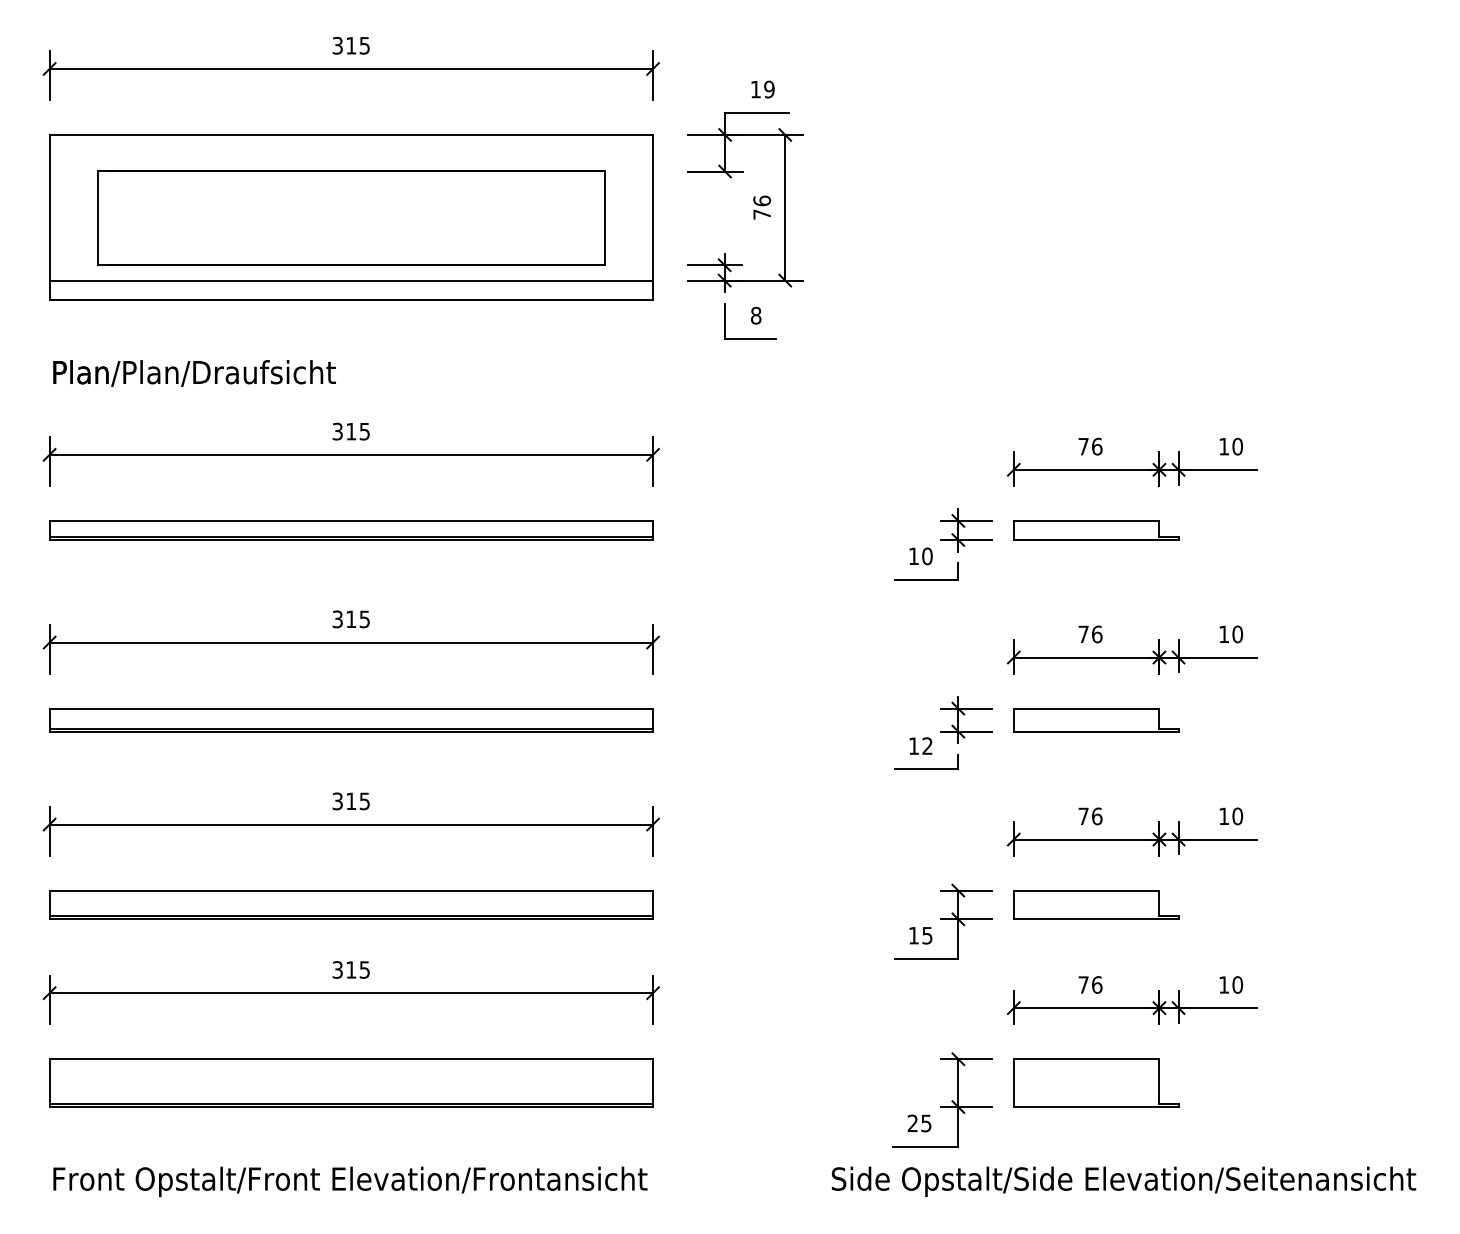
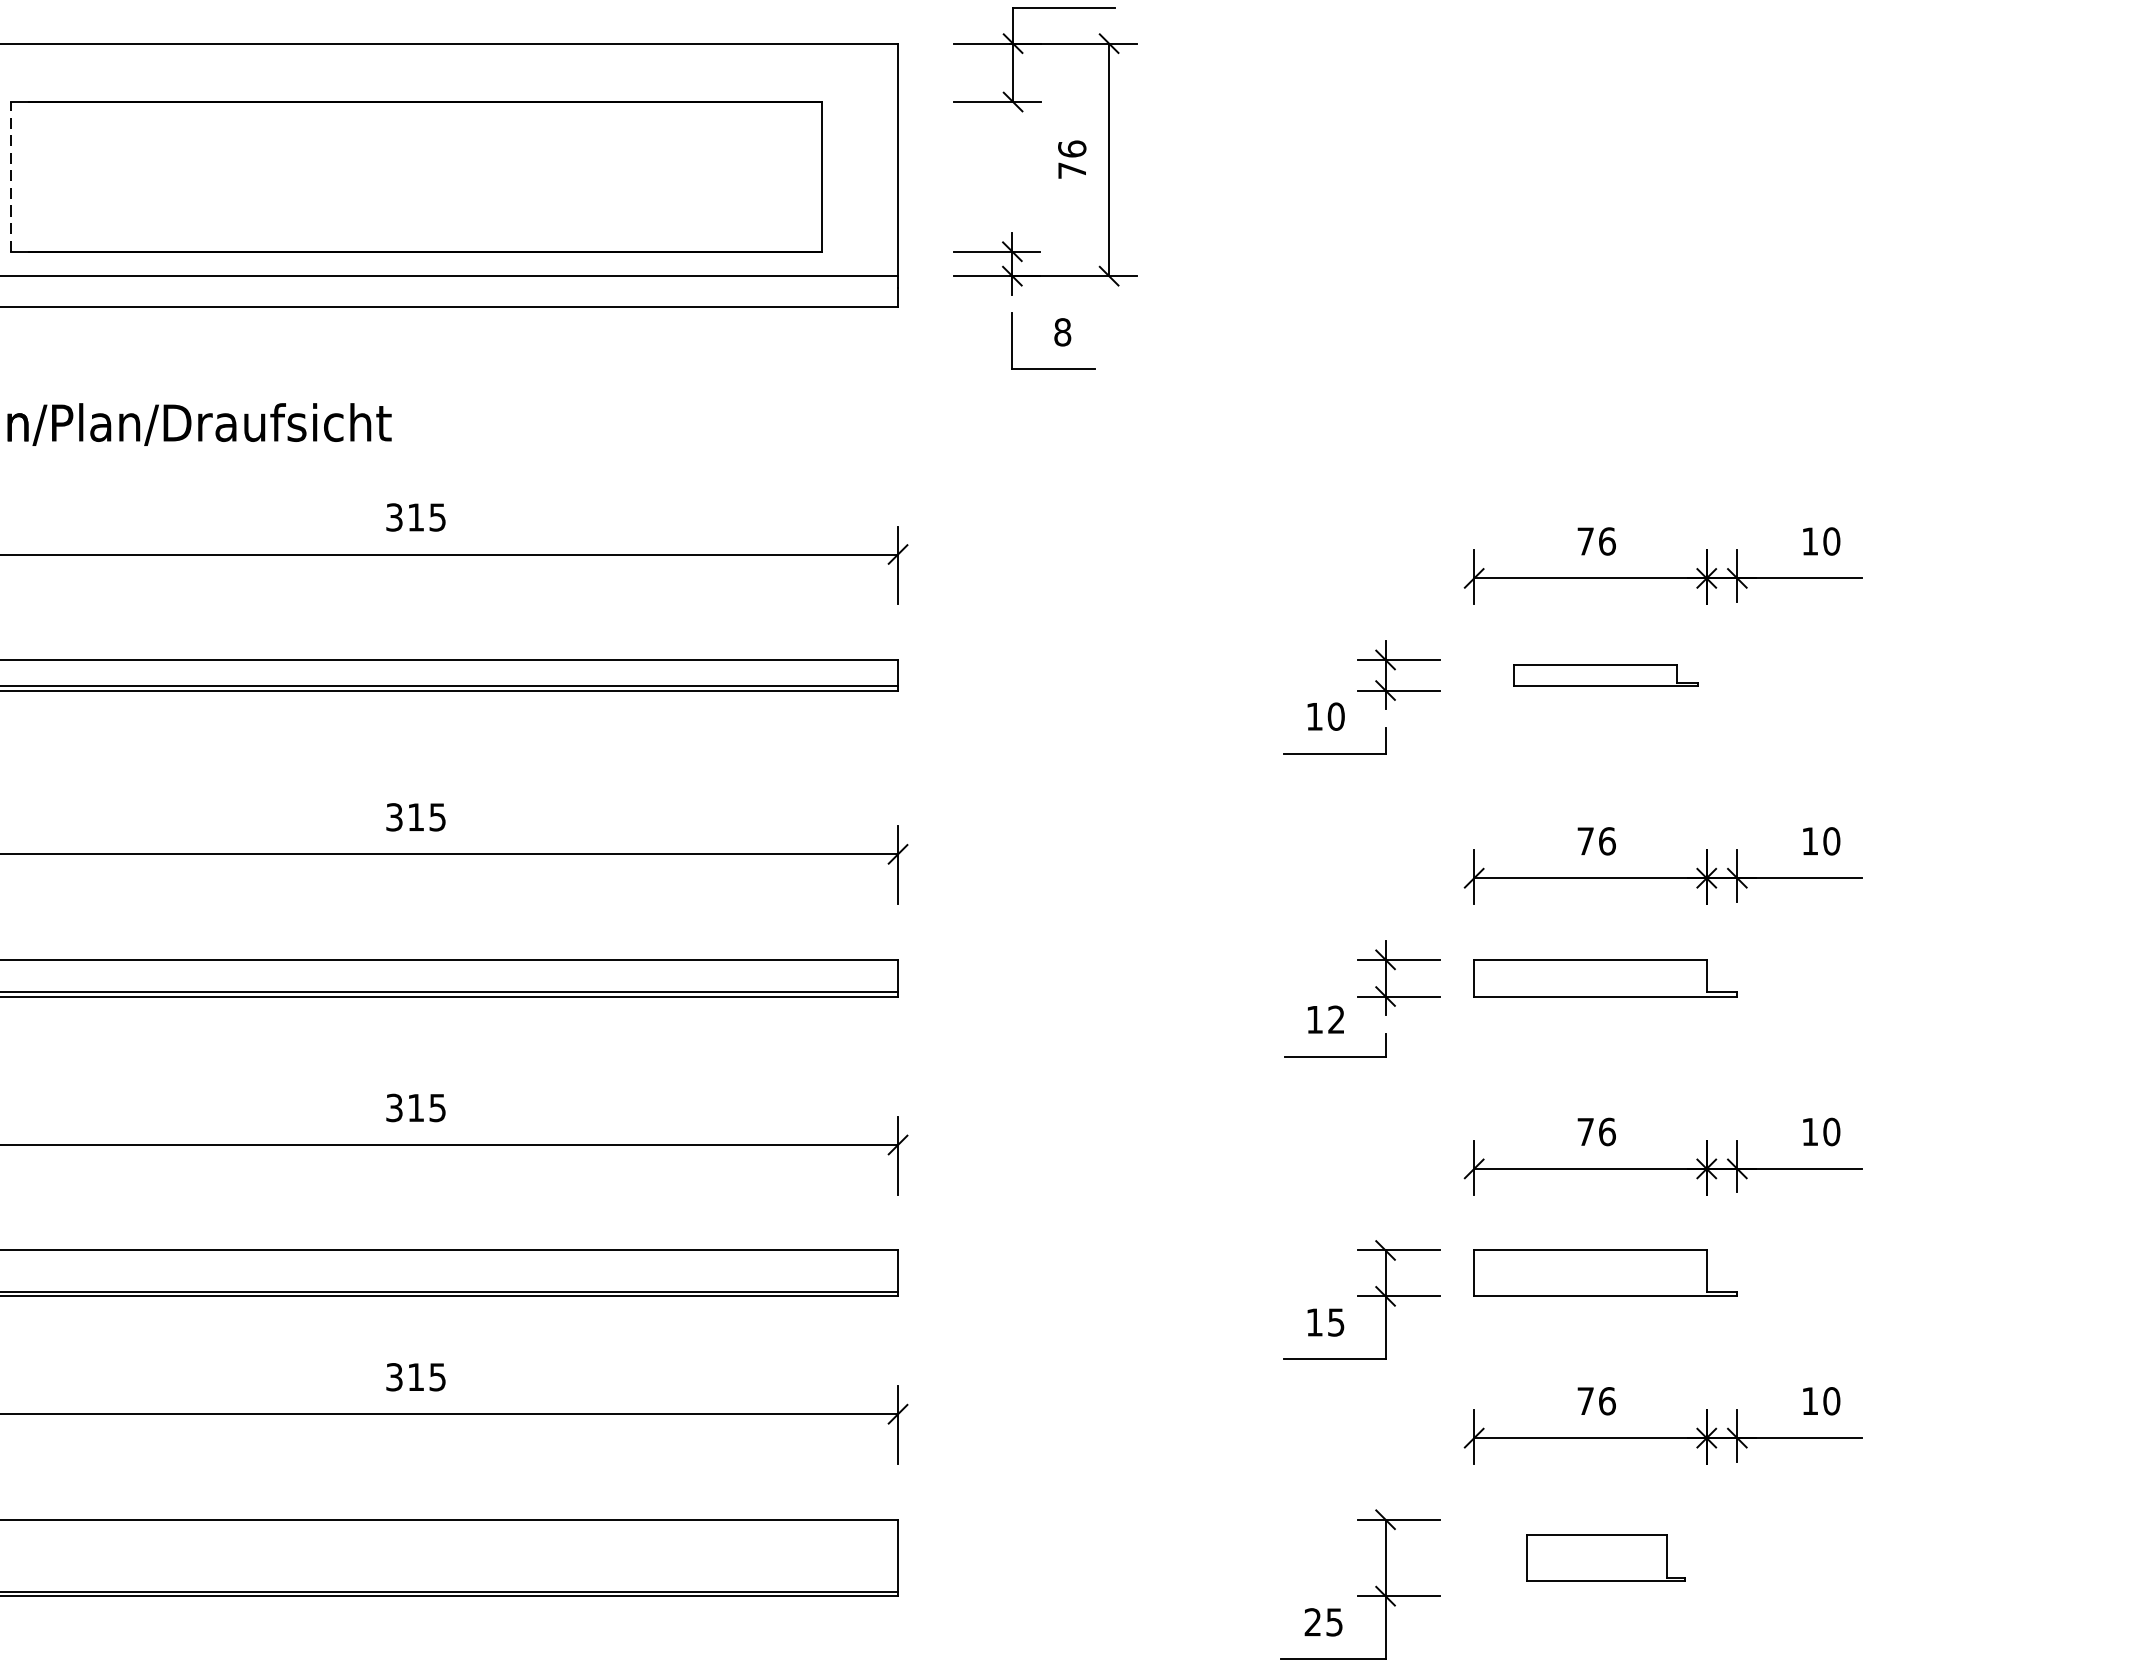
line: (97, 218) -> (10, 177), solid -> dashed
part: (1096, 530) -> (1606, 675), size x0.7
part: (1096, 1082) -> (1606, 1556), size x0.6

